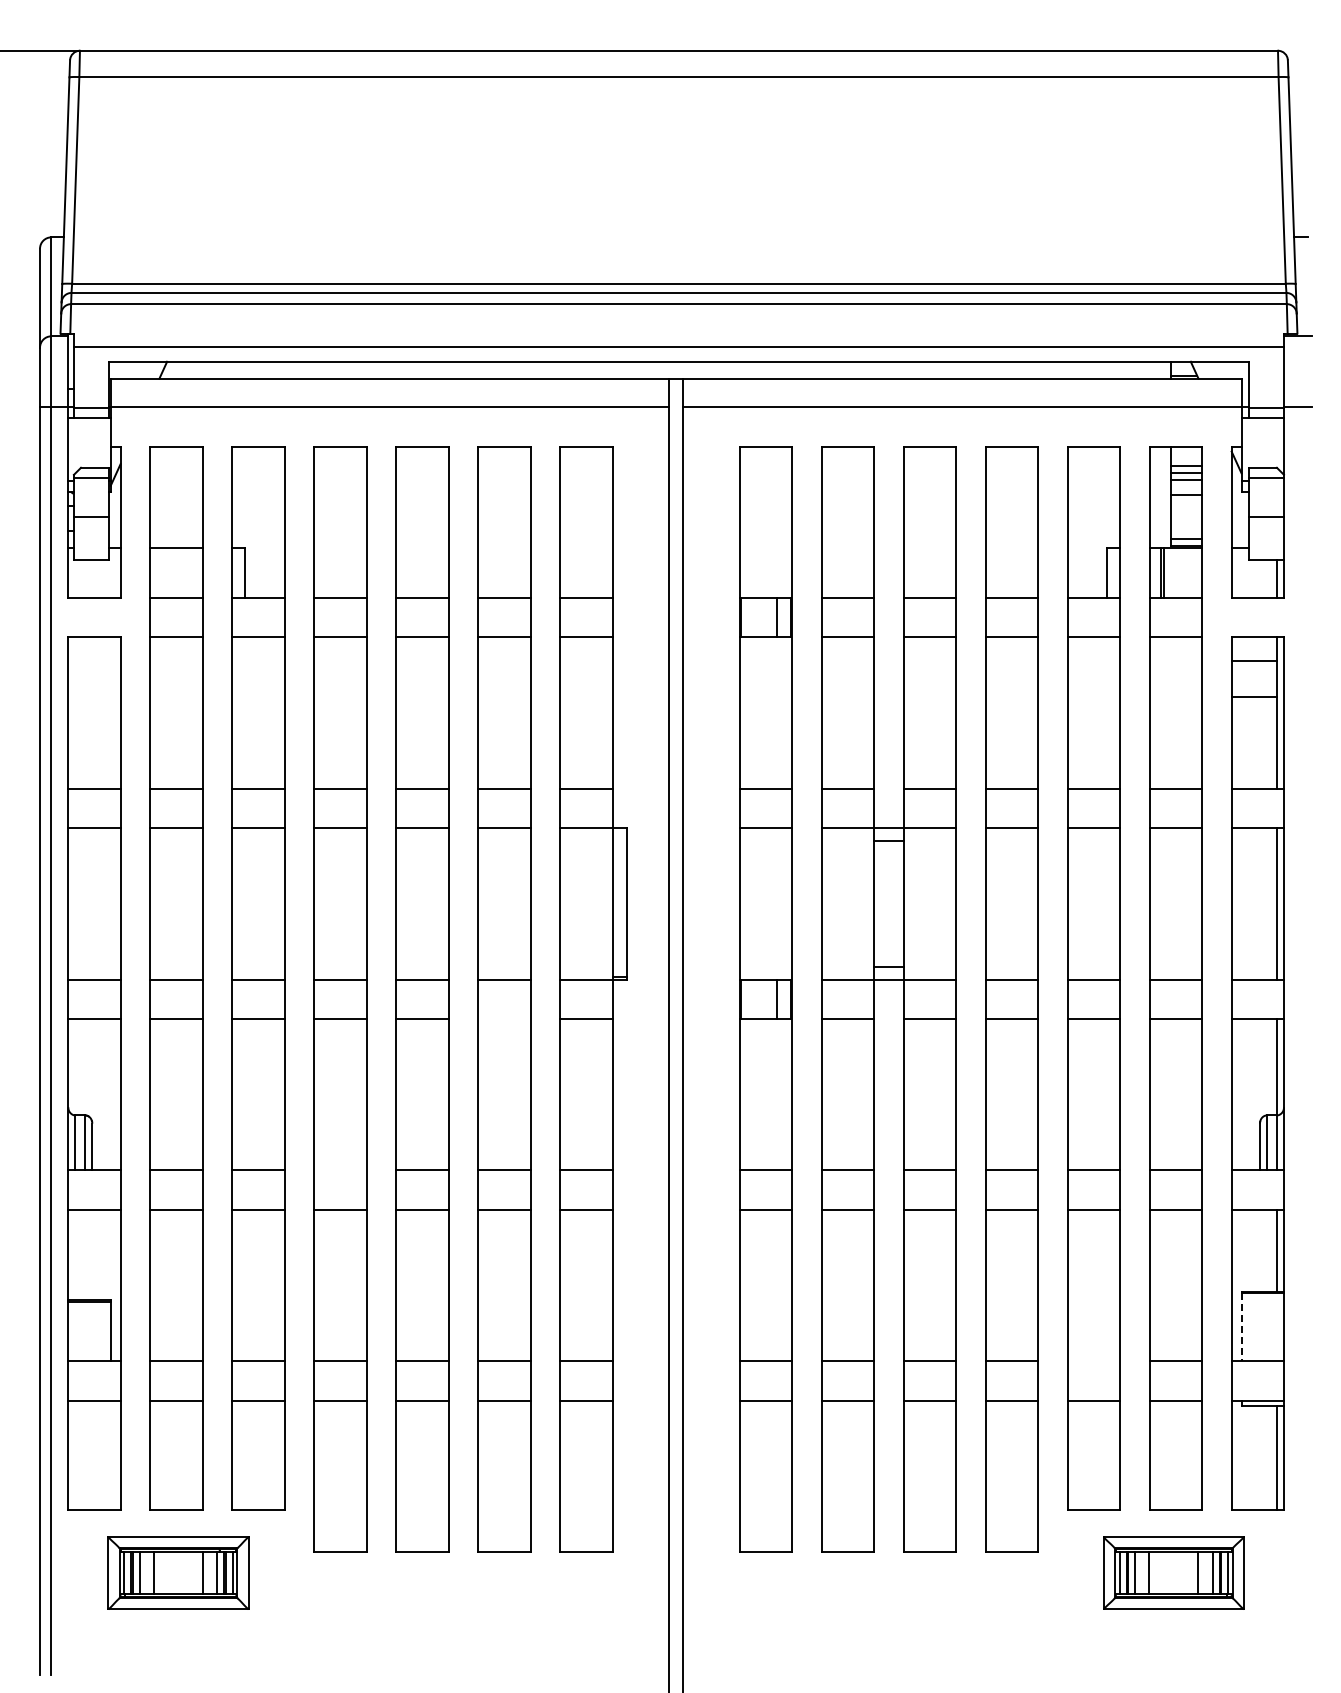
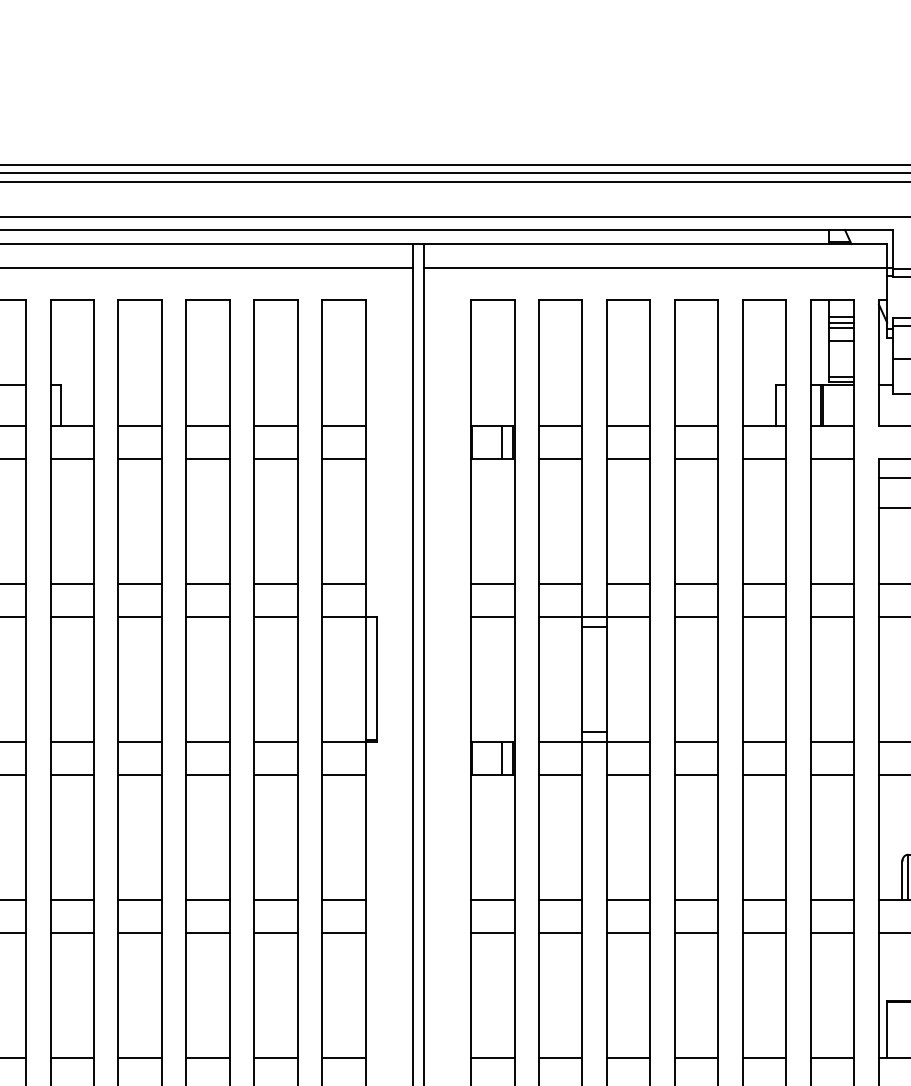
line: (504, 1019) -> (276, 775), added
line: (340, 1170) -> (140, 900), added
line: (1241, 1327) -> (887, 1030), dashed -> solid
line: (1093, 1361) -> (764, 1058), added

